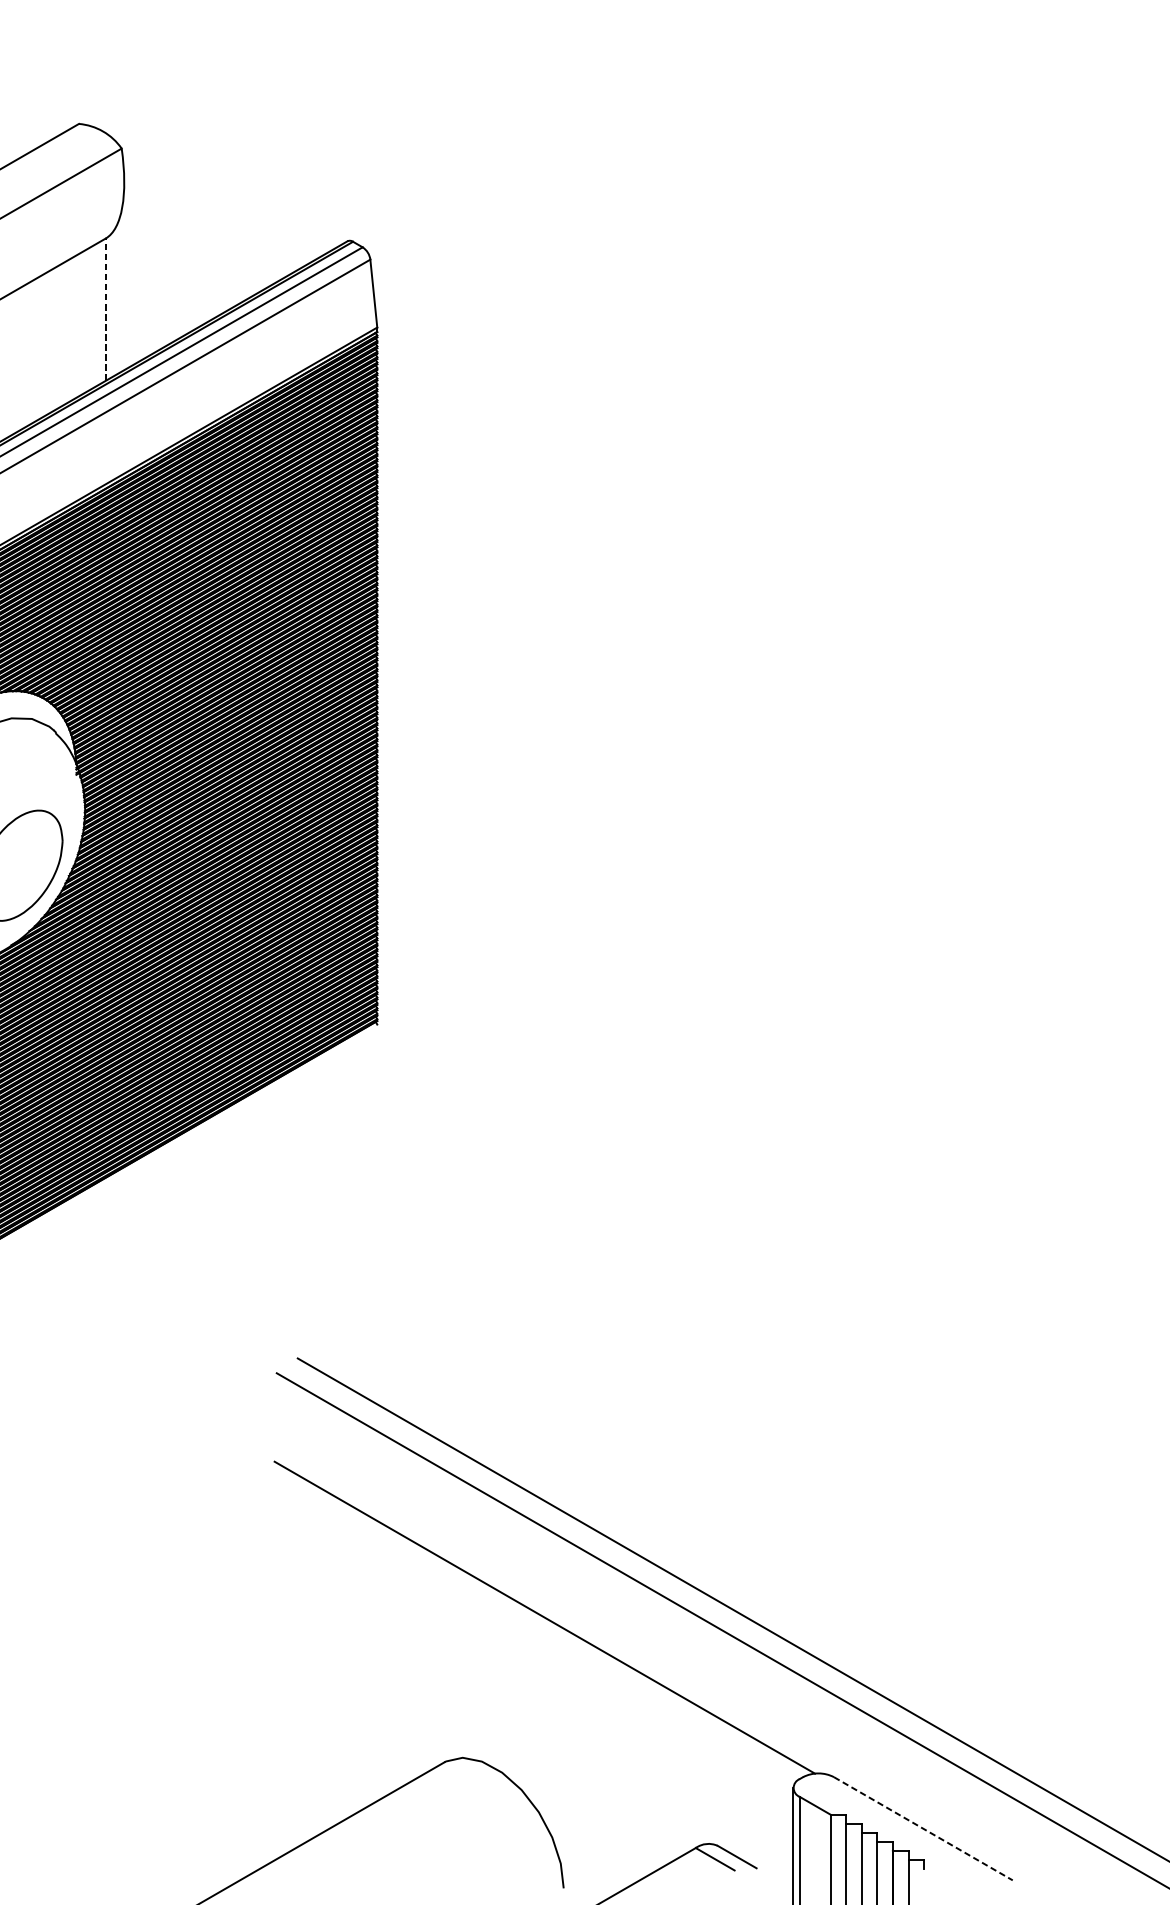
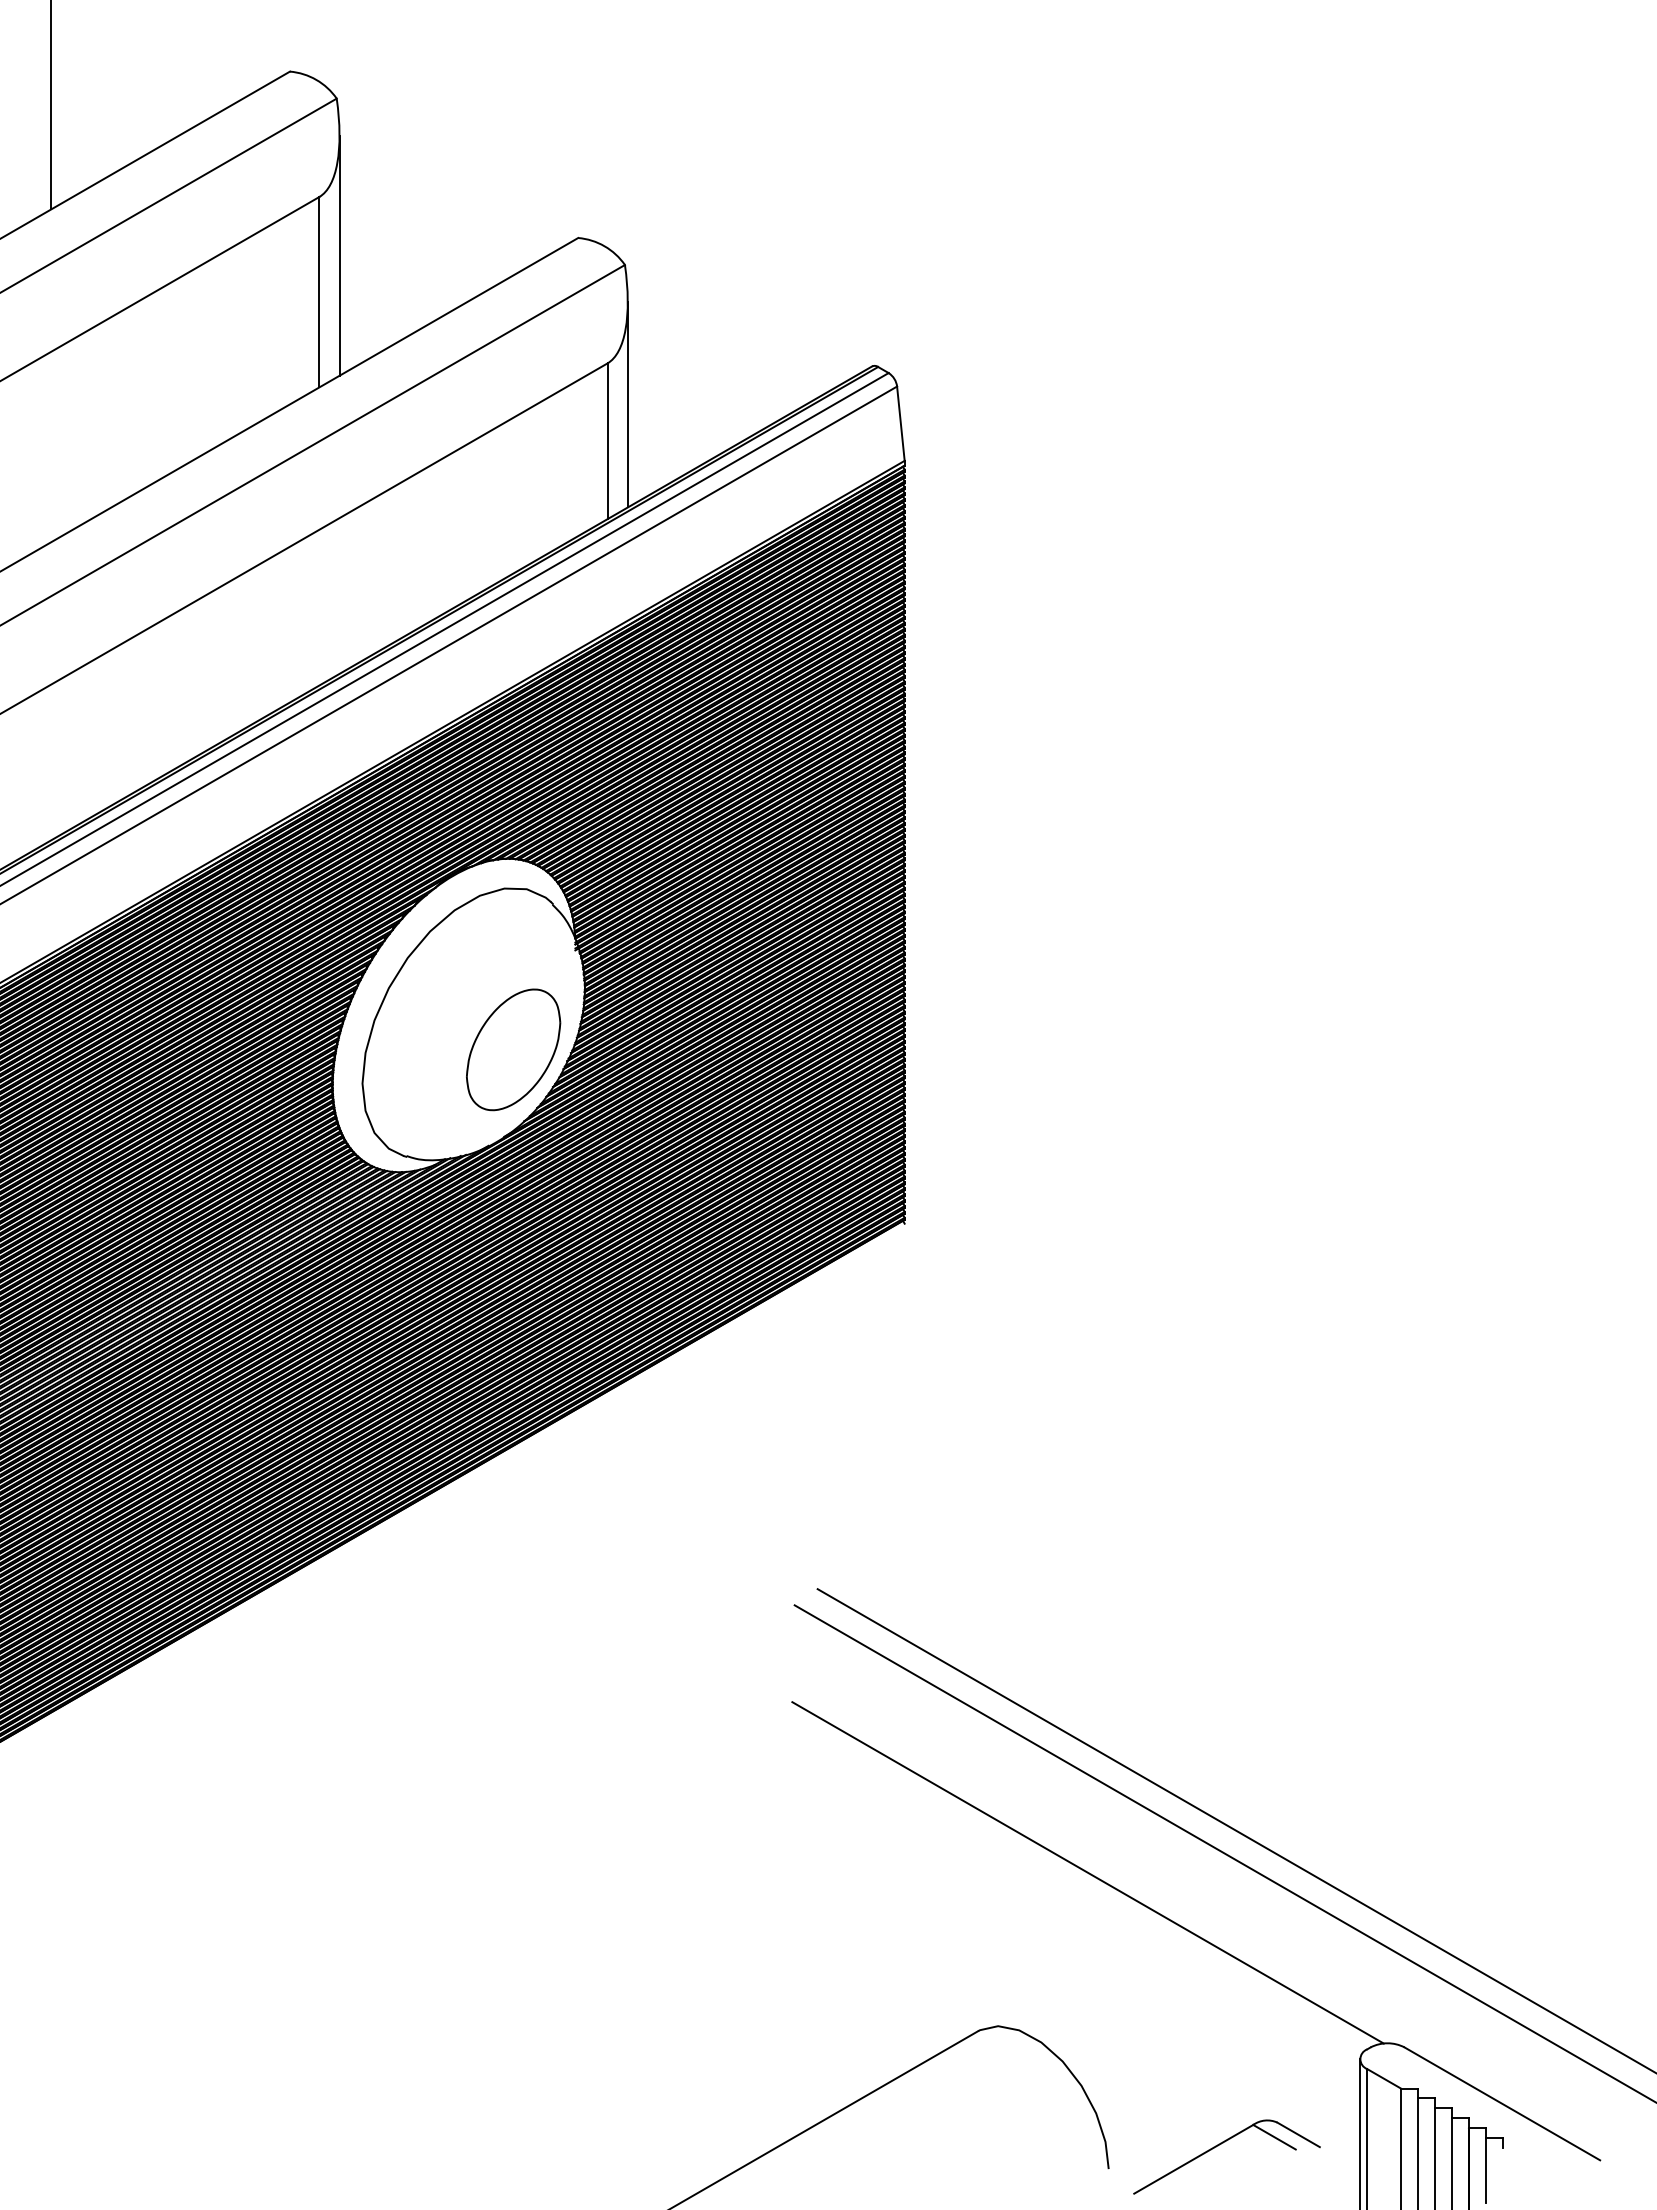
line: (124, 276) -> (627, 404), added
line: (105, 309) -> (607, 441), dashed -> solid
line: (923, 1828) -> (1502, 2103), dashed -> solid

